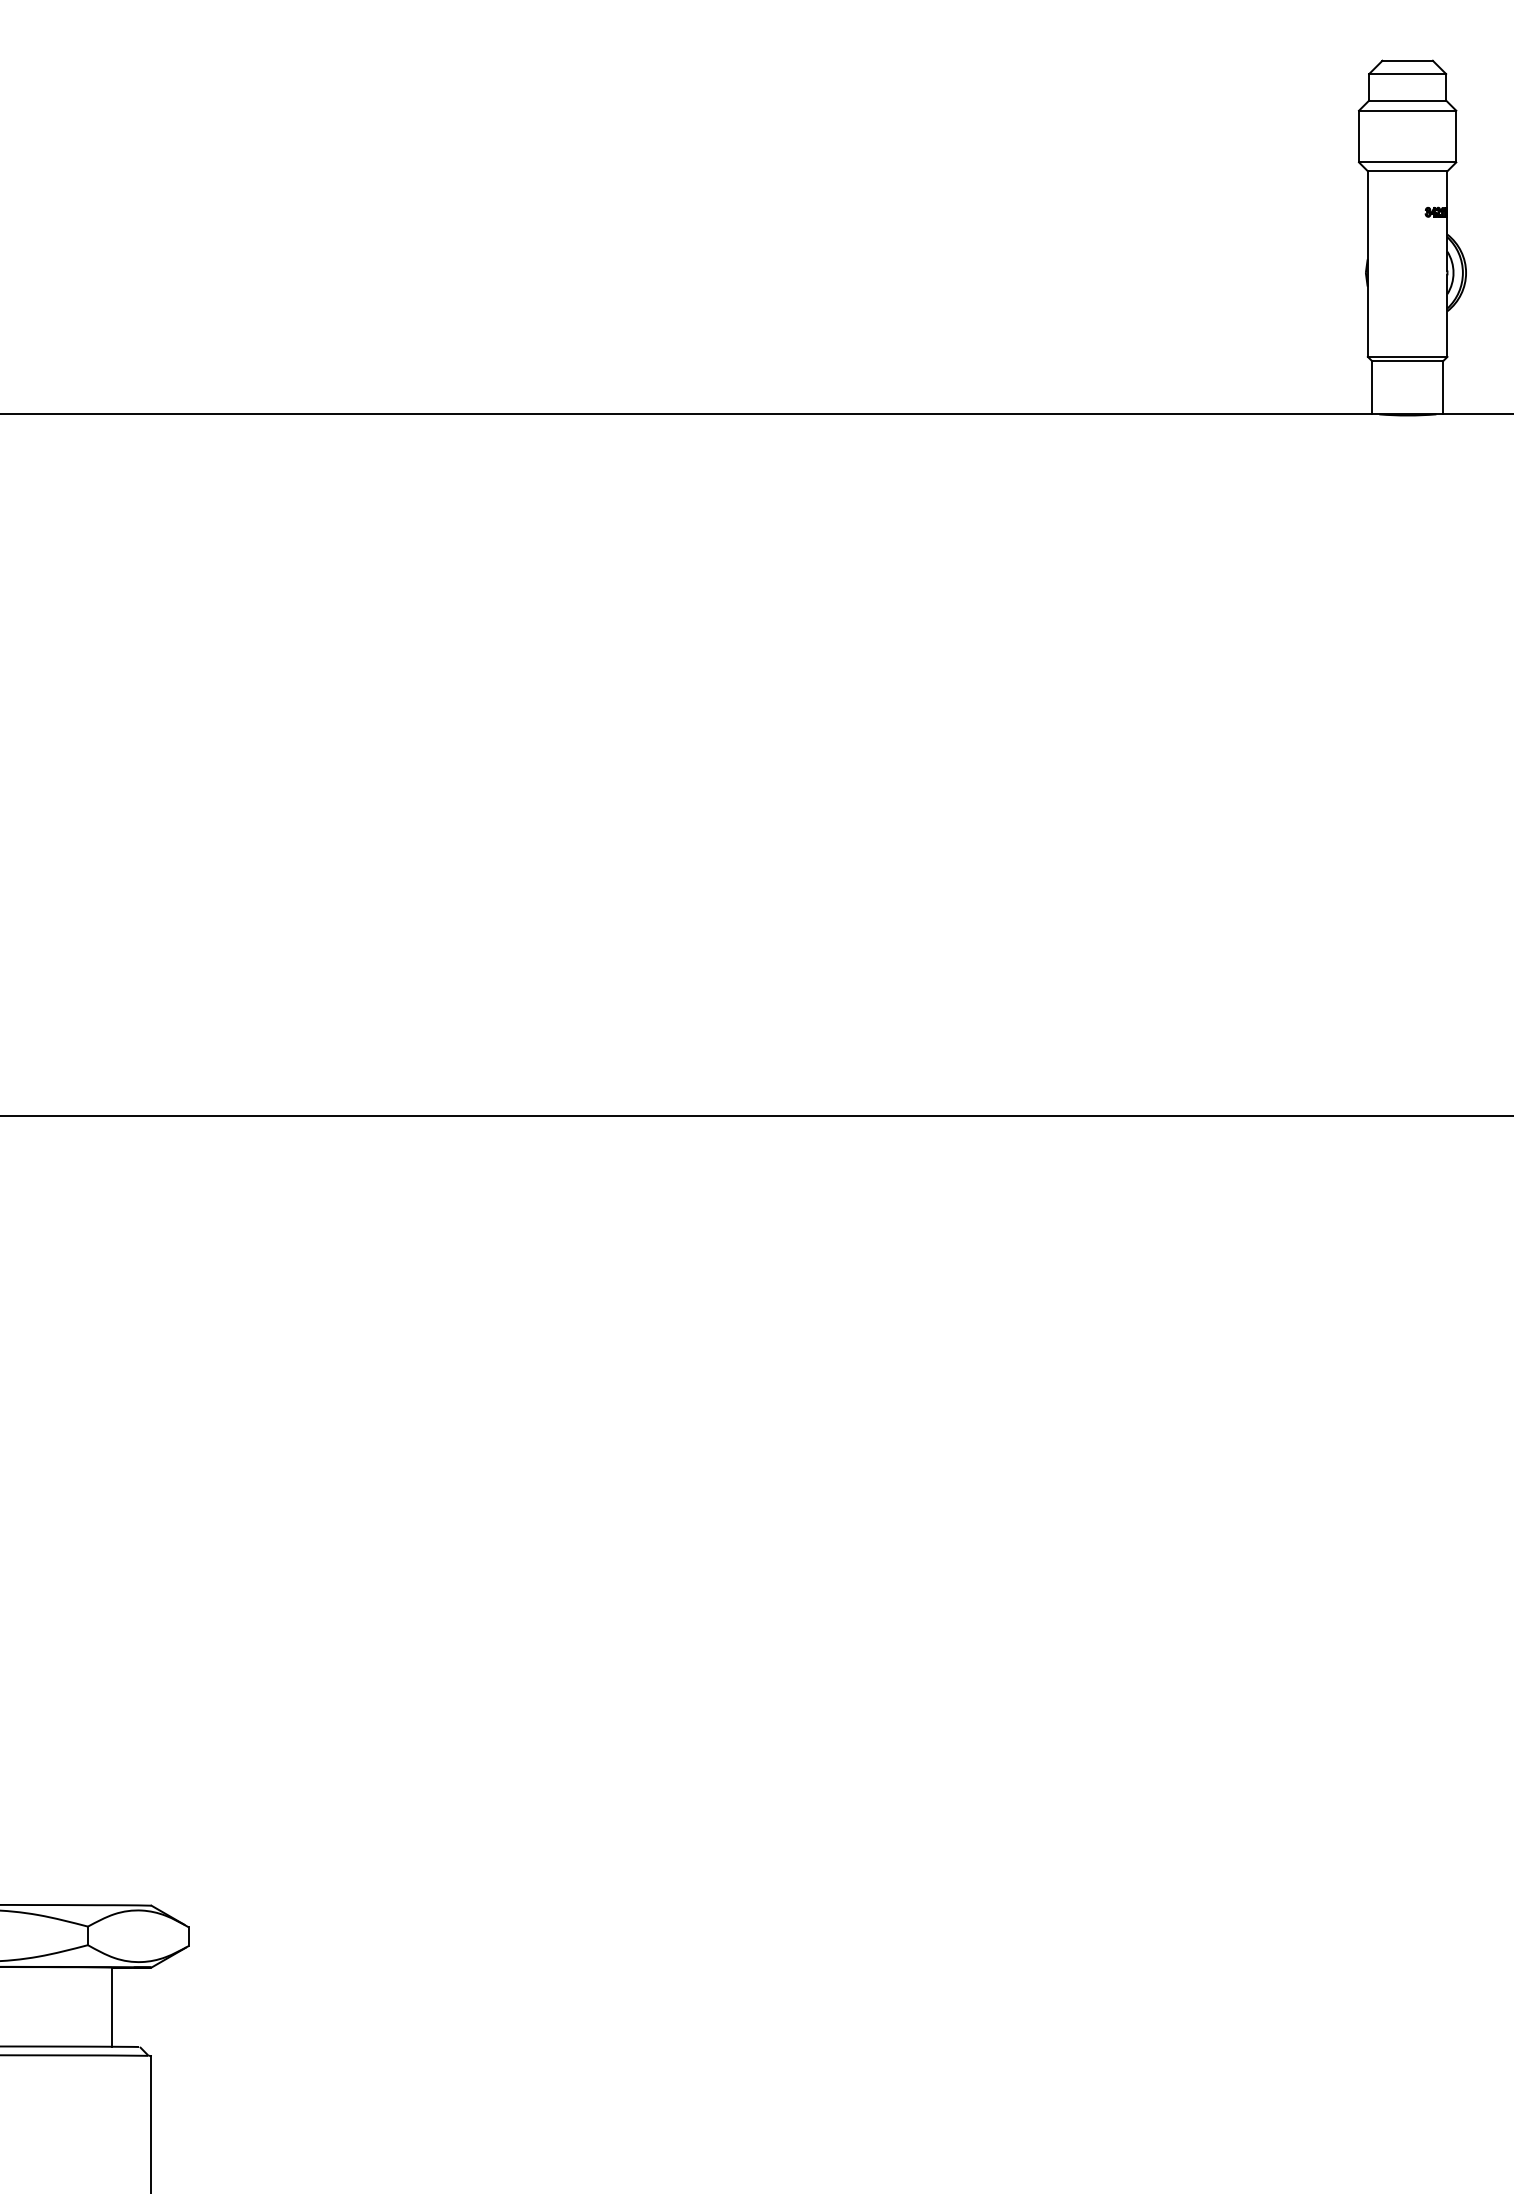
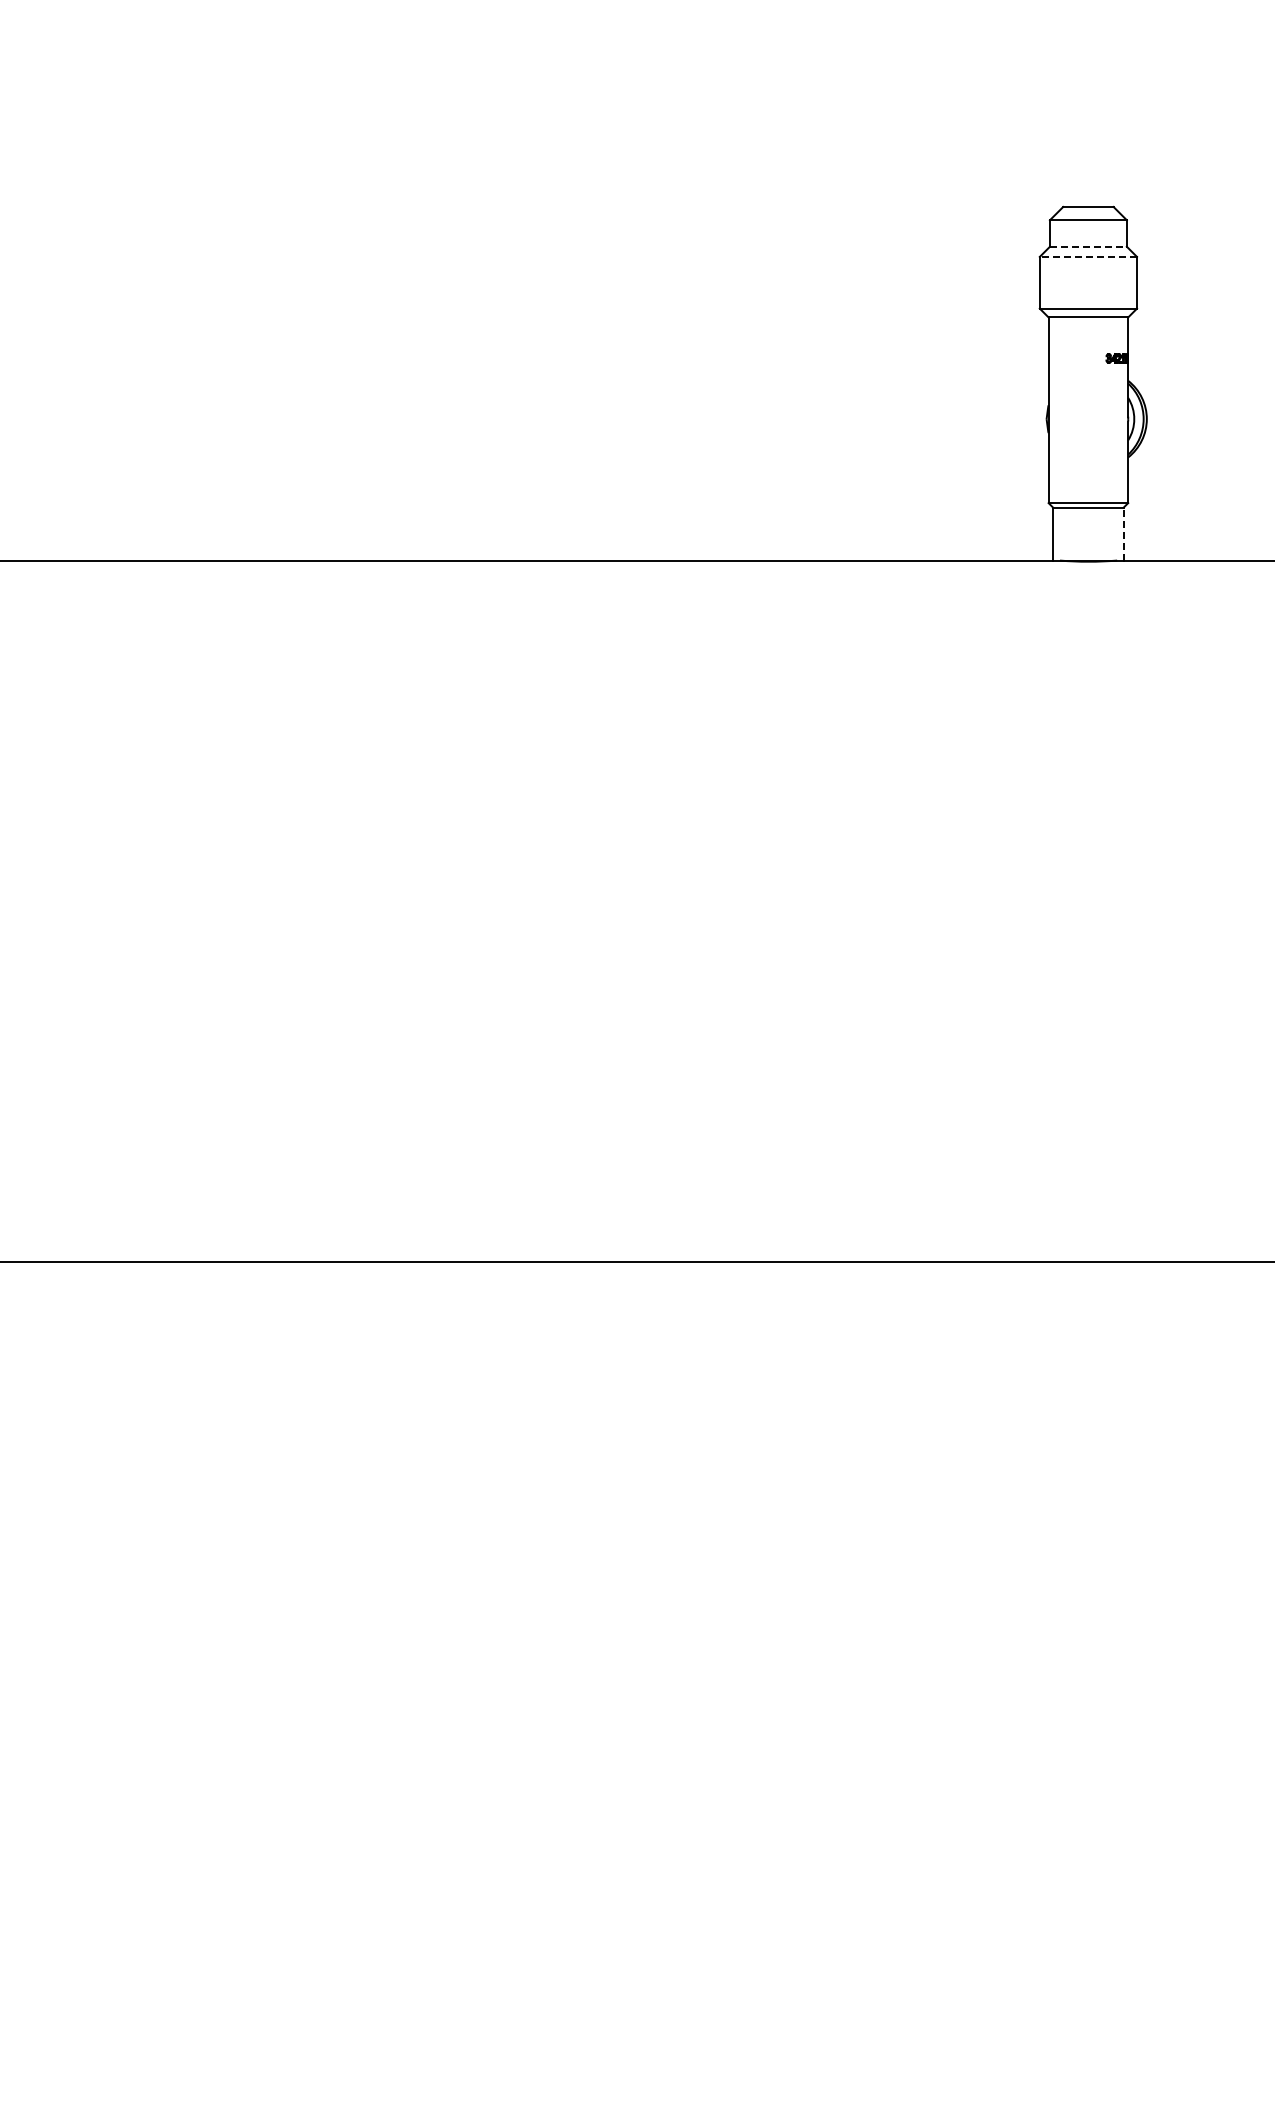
line: (1408, 100) -> (1089, 246), solid -> dashed
line: (1407, 110) -> (1088, 256), solid -> dashed
line: (1443, 387) -> (1124, 533), solid -> dashed

